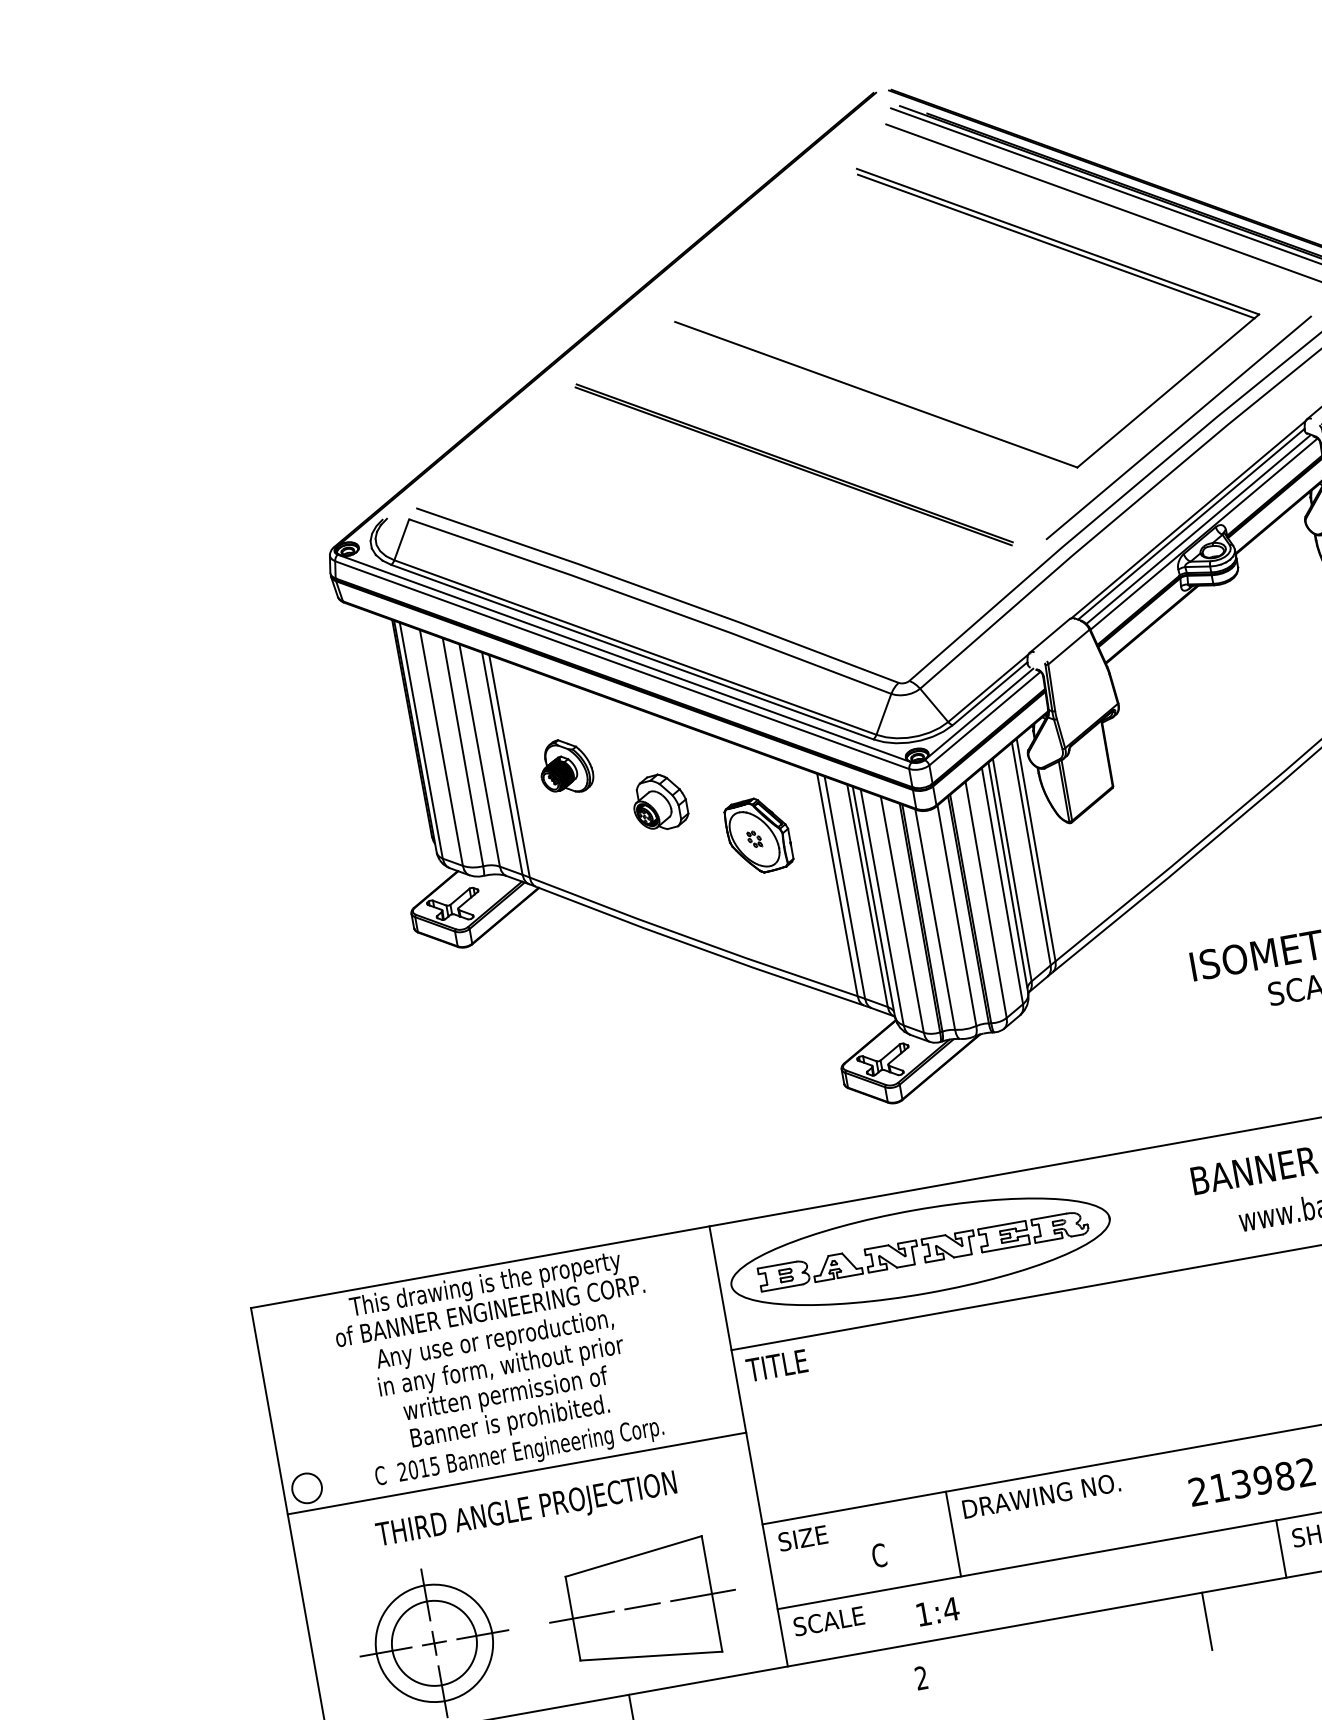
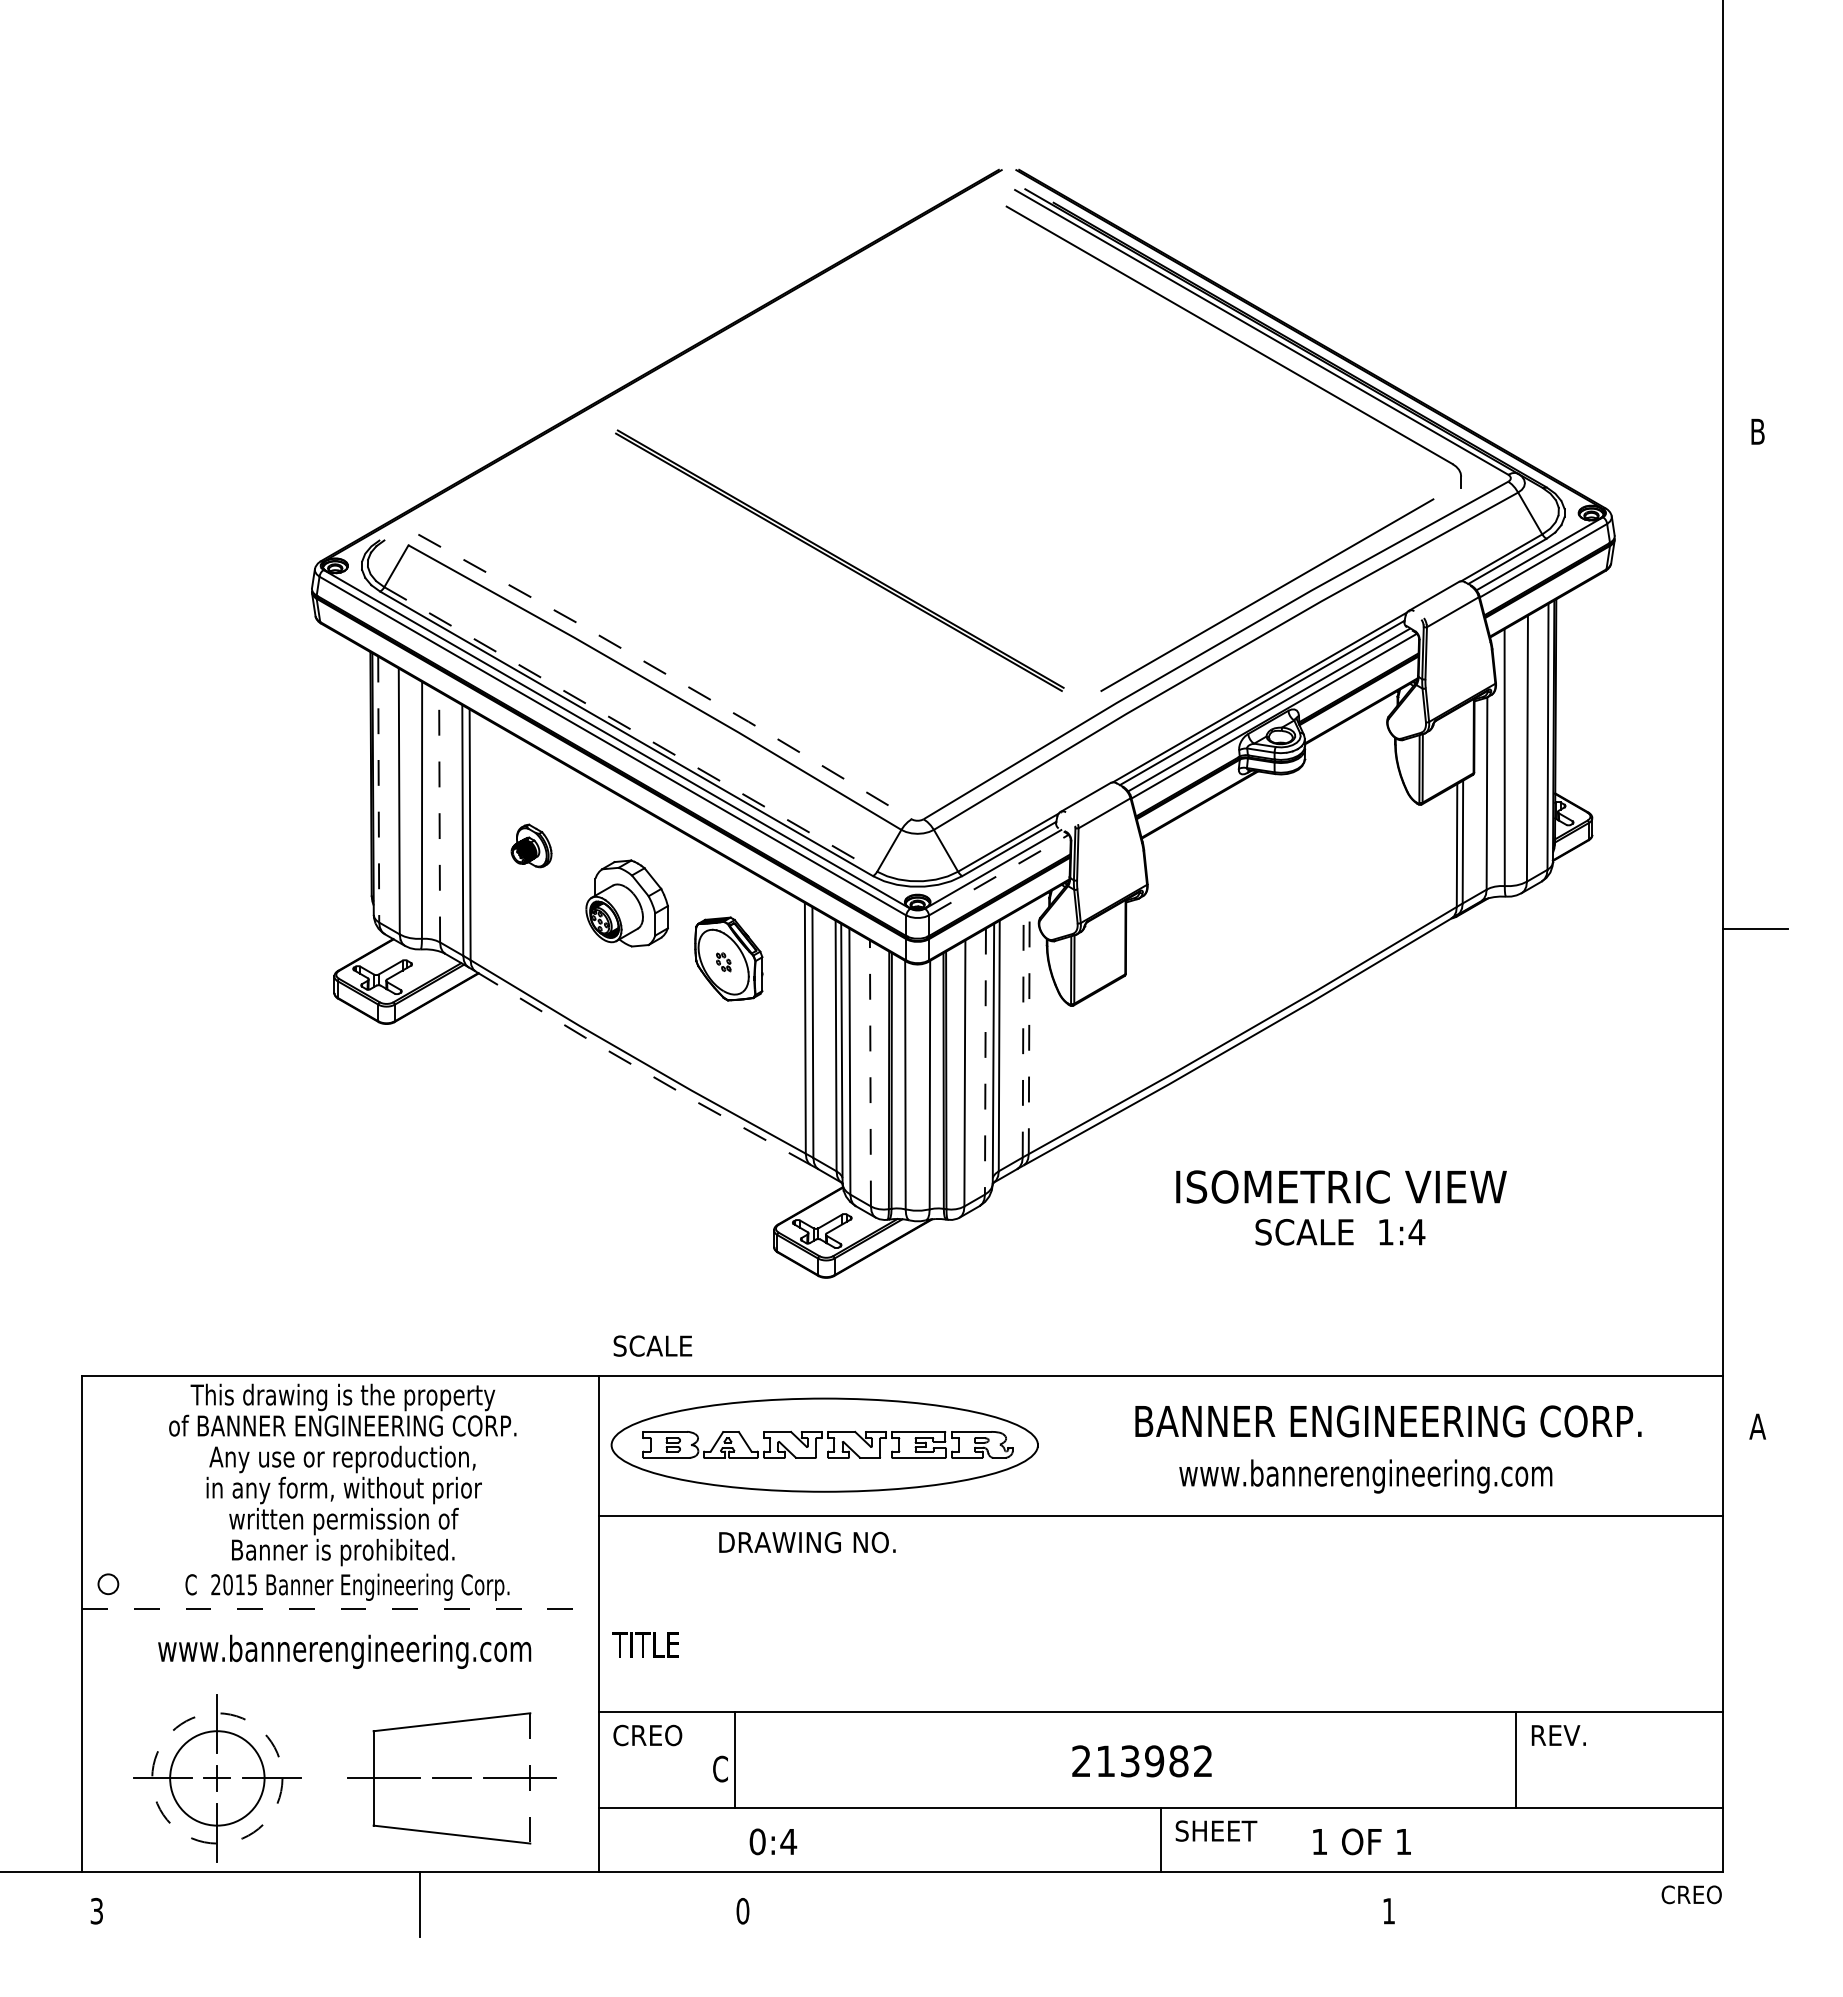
part: (1000, 227) -> (1111, 341), removed
line: (658, 593) -> (666, 674), solid -> dashed
line: (635, 647) -> (630, 729), solid -> dashed
line: (984, 719) -> (998, 875), solid -> dashed
line: (421, 740) -> (378, 789), solid -> dashed
line: (479, 755) -> (439, 816), solid -> dashed
part: (565, 766) -> (531, 845), size x0.7
part: (659, 801) -> (627, 902), size x1.4
line: (1036, 849) -> (1029, 1028), solid -> dashed
line: (1031, 853) -> (1023, 1031), solid -> dashed
line: (1002, 886) -> (985, 1061), solid -> dashed
line: (902, 914) -> (870, 1073), solid -> dashed
line: (699, 948) -> (642, 1070), solid -> dashed
text: (776, 1365) -> (645, 1644), moved
line: (517, 1473) -> (341, 1608), solid -> dashed
circle: (306, 1487) -> (107, 1583), size x0.6
text: (1041, 1495) -> (807, 1542), moved
text: (527, 1510) -> (344, 1651), THIRD ANGLE PROJECTION -> www.bannerengineering.com
line: (953, 1533) -> (734, 1759), moved
text: (809, 1537) -> (647, 1735), SIZE -> CREO
line: (712, 1593) -> (530, 1778), solid -> dashed
text: (923, 1613) -> (757, 1841), 1:4 -> 0:4
text: (828, 1620) -> (652, 1345), moved
line: (1207, 1621) -> (1066, 1904), removed
circle: (434, 1643) -> (217, 1778), solid -> dashed
text: (921, 1678) -> (742, 1911), 2 -> 0

